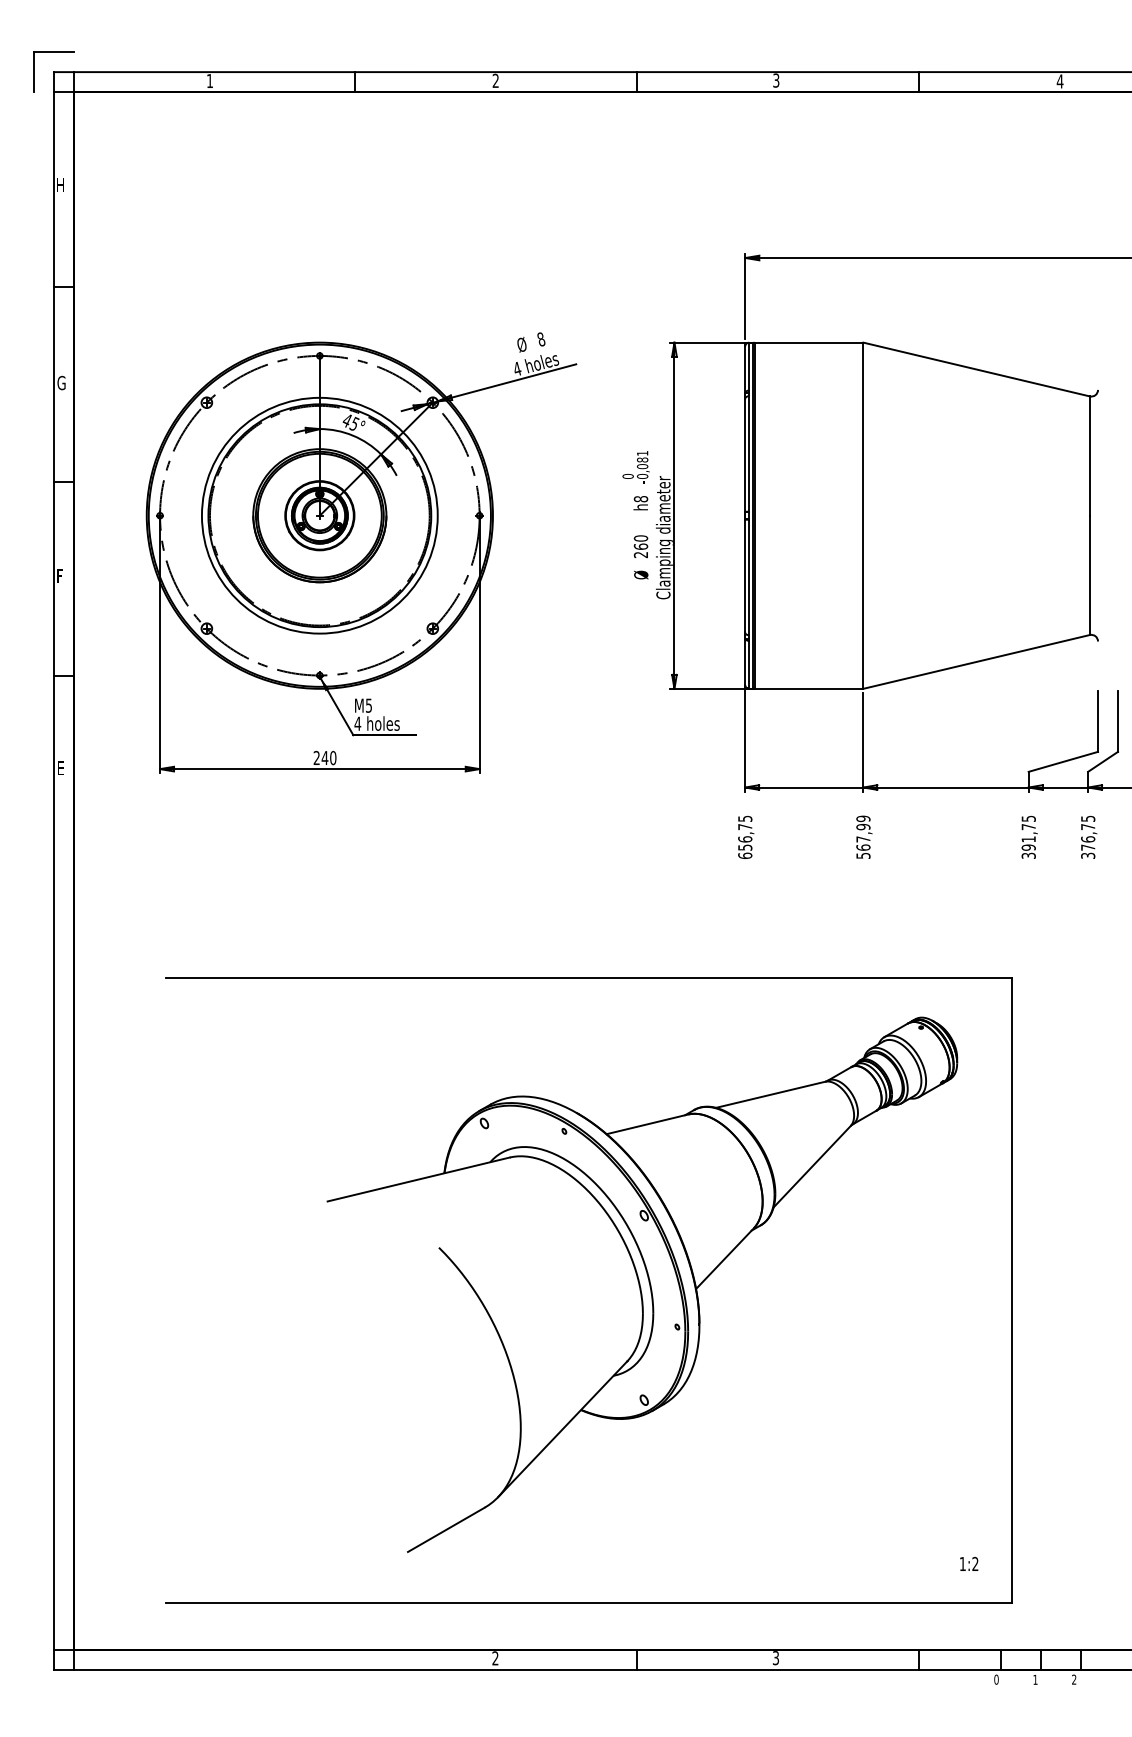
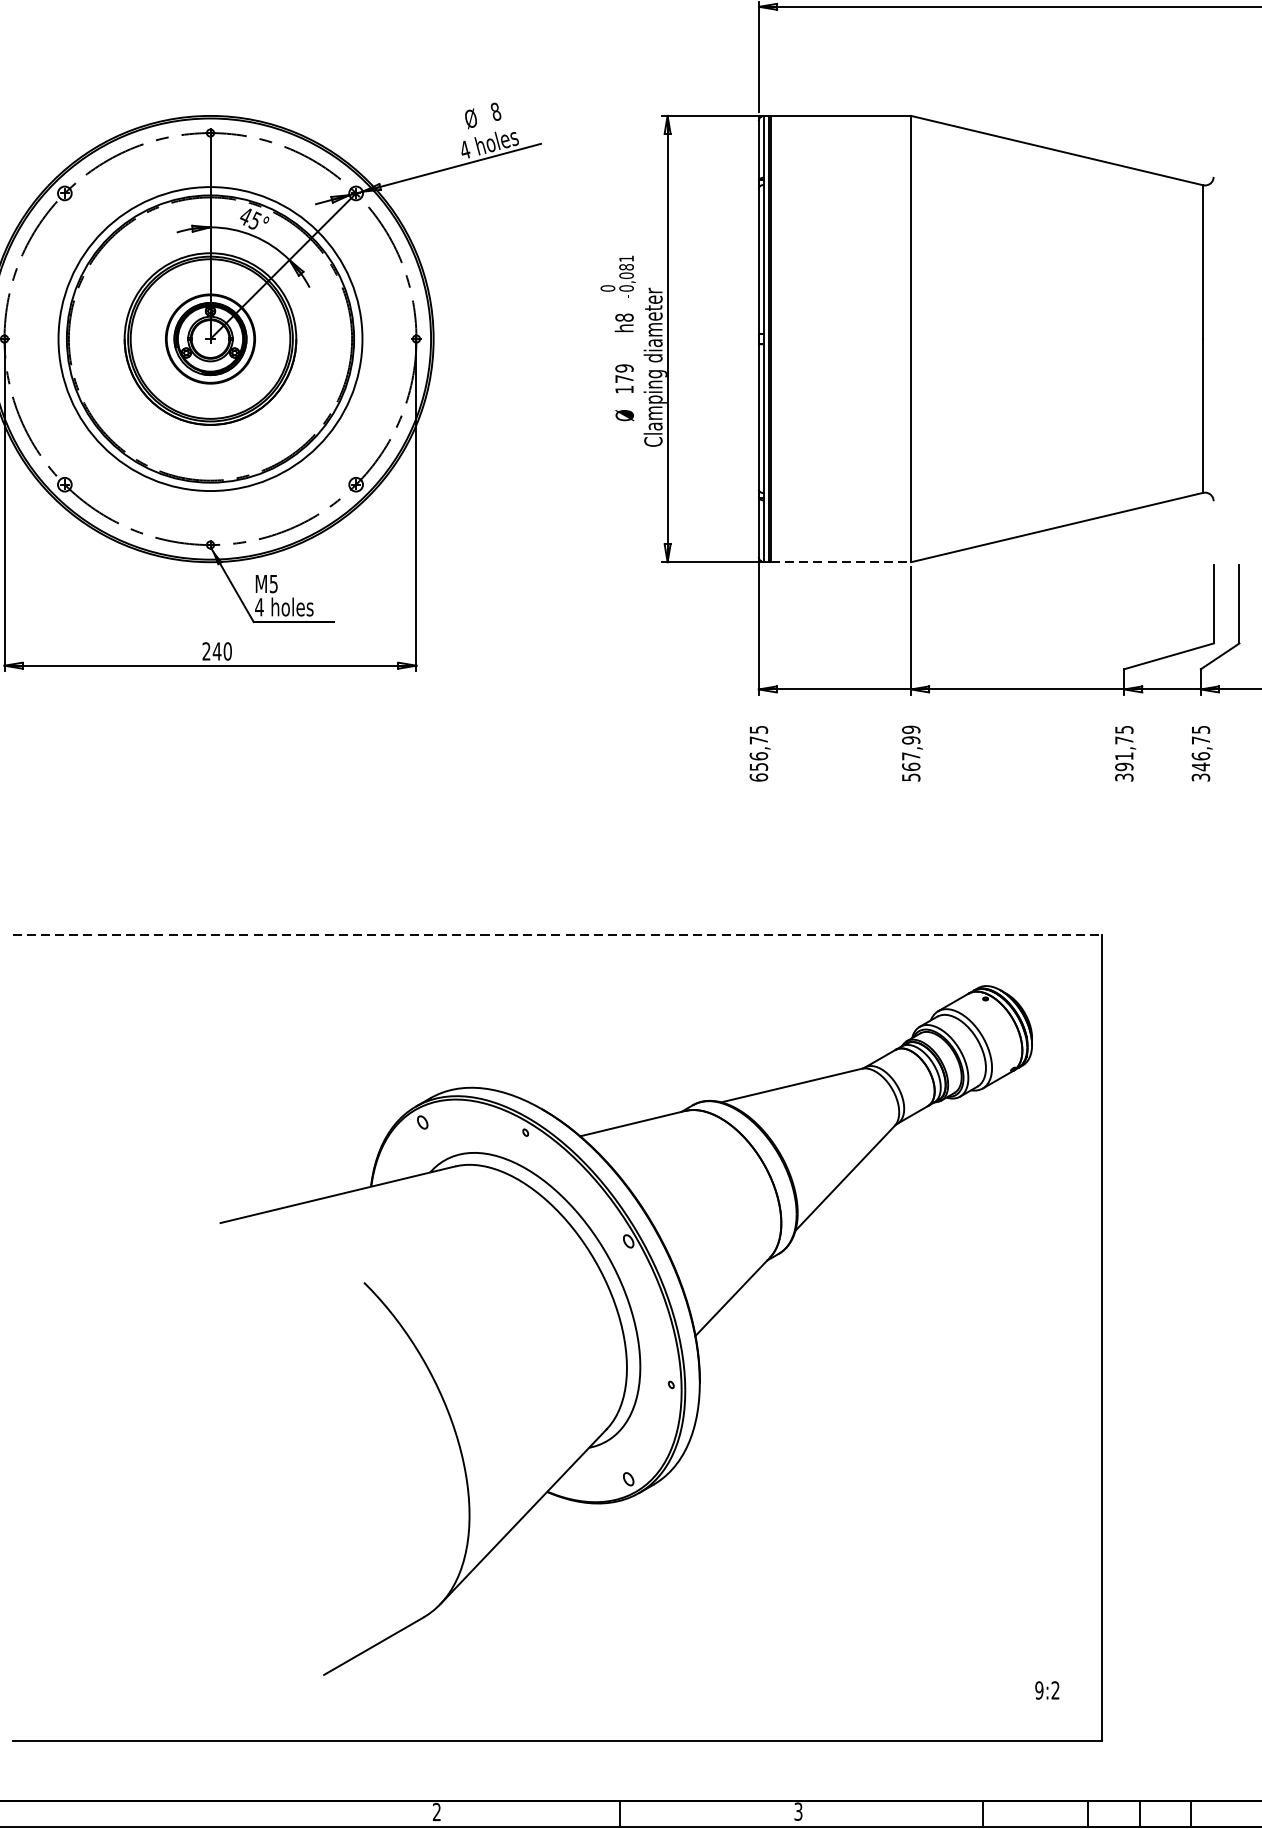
text: (640, 546) -> (623, 378), 260 -> 179
line: (809, 688) -> (841, 561), solid -> dashed
text: (1088, 847) -> (1201, 766), 376,75 -> 346,75
line: (588, 978) -> (556, 935), solid -> dashed
text: (962, 1563) -> (1038, 1689), 1:2 -> 9:2

